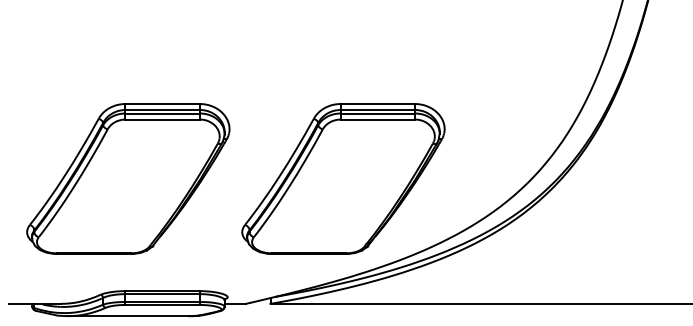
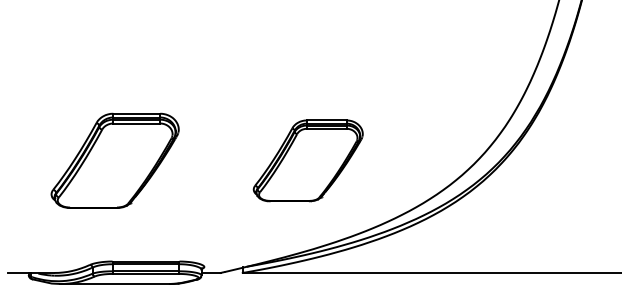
part: (128, 178) -> (115, 160), size x0.7
part: (343, 178) -> (308, 160), size x0.6

